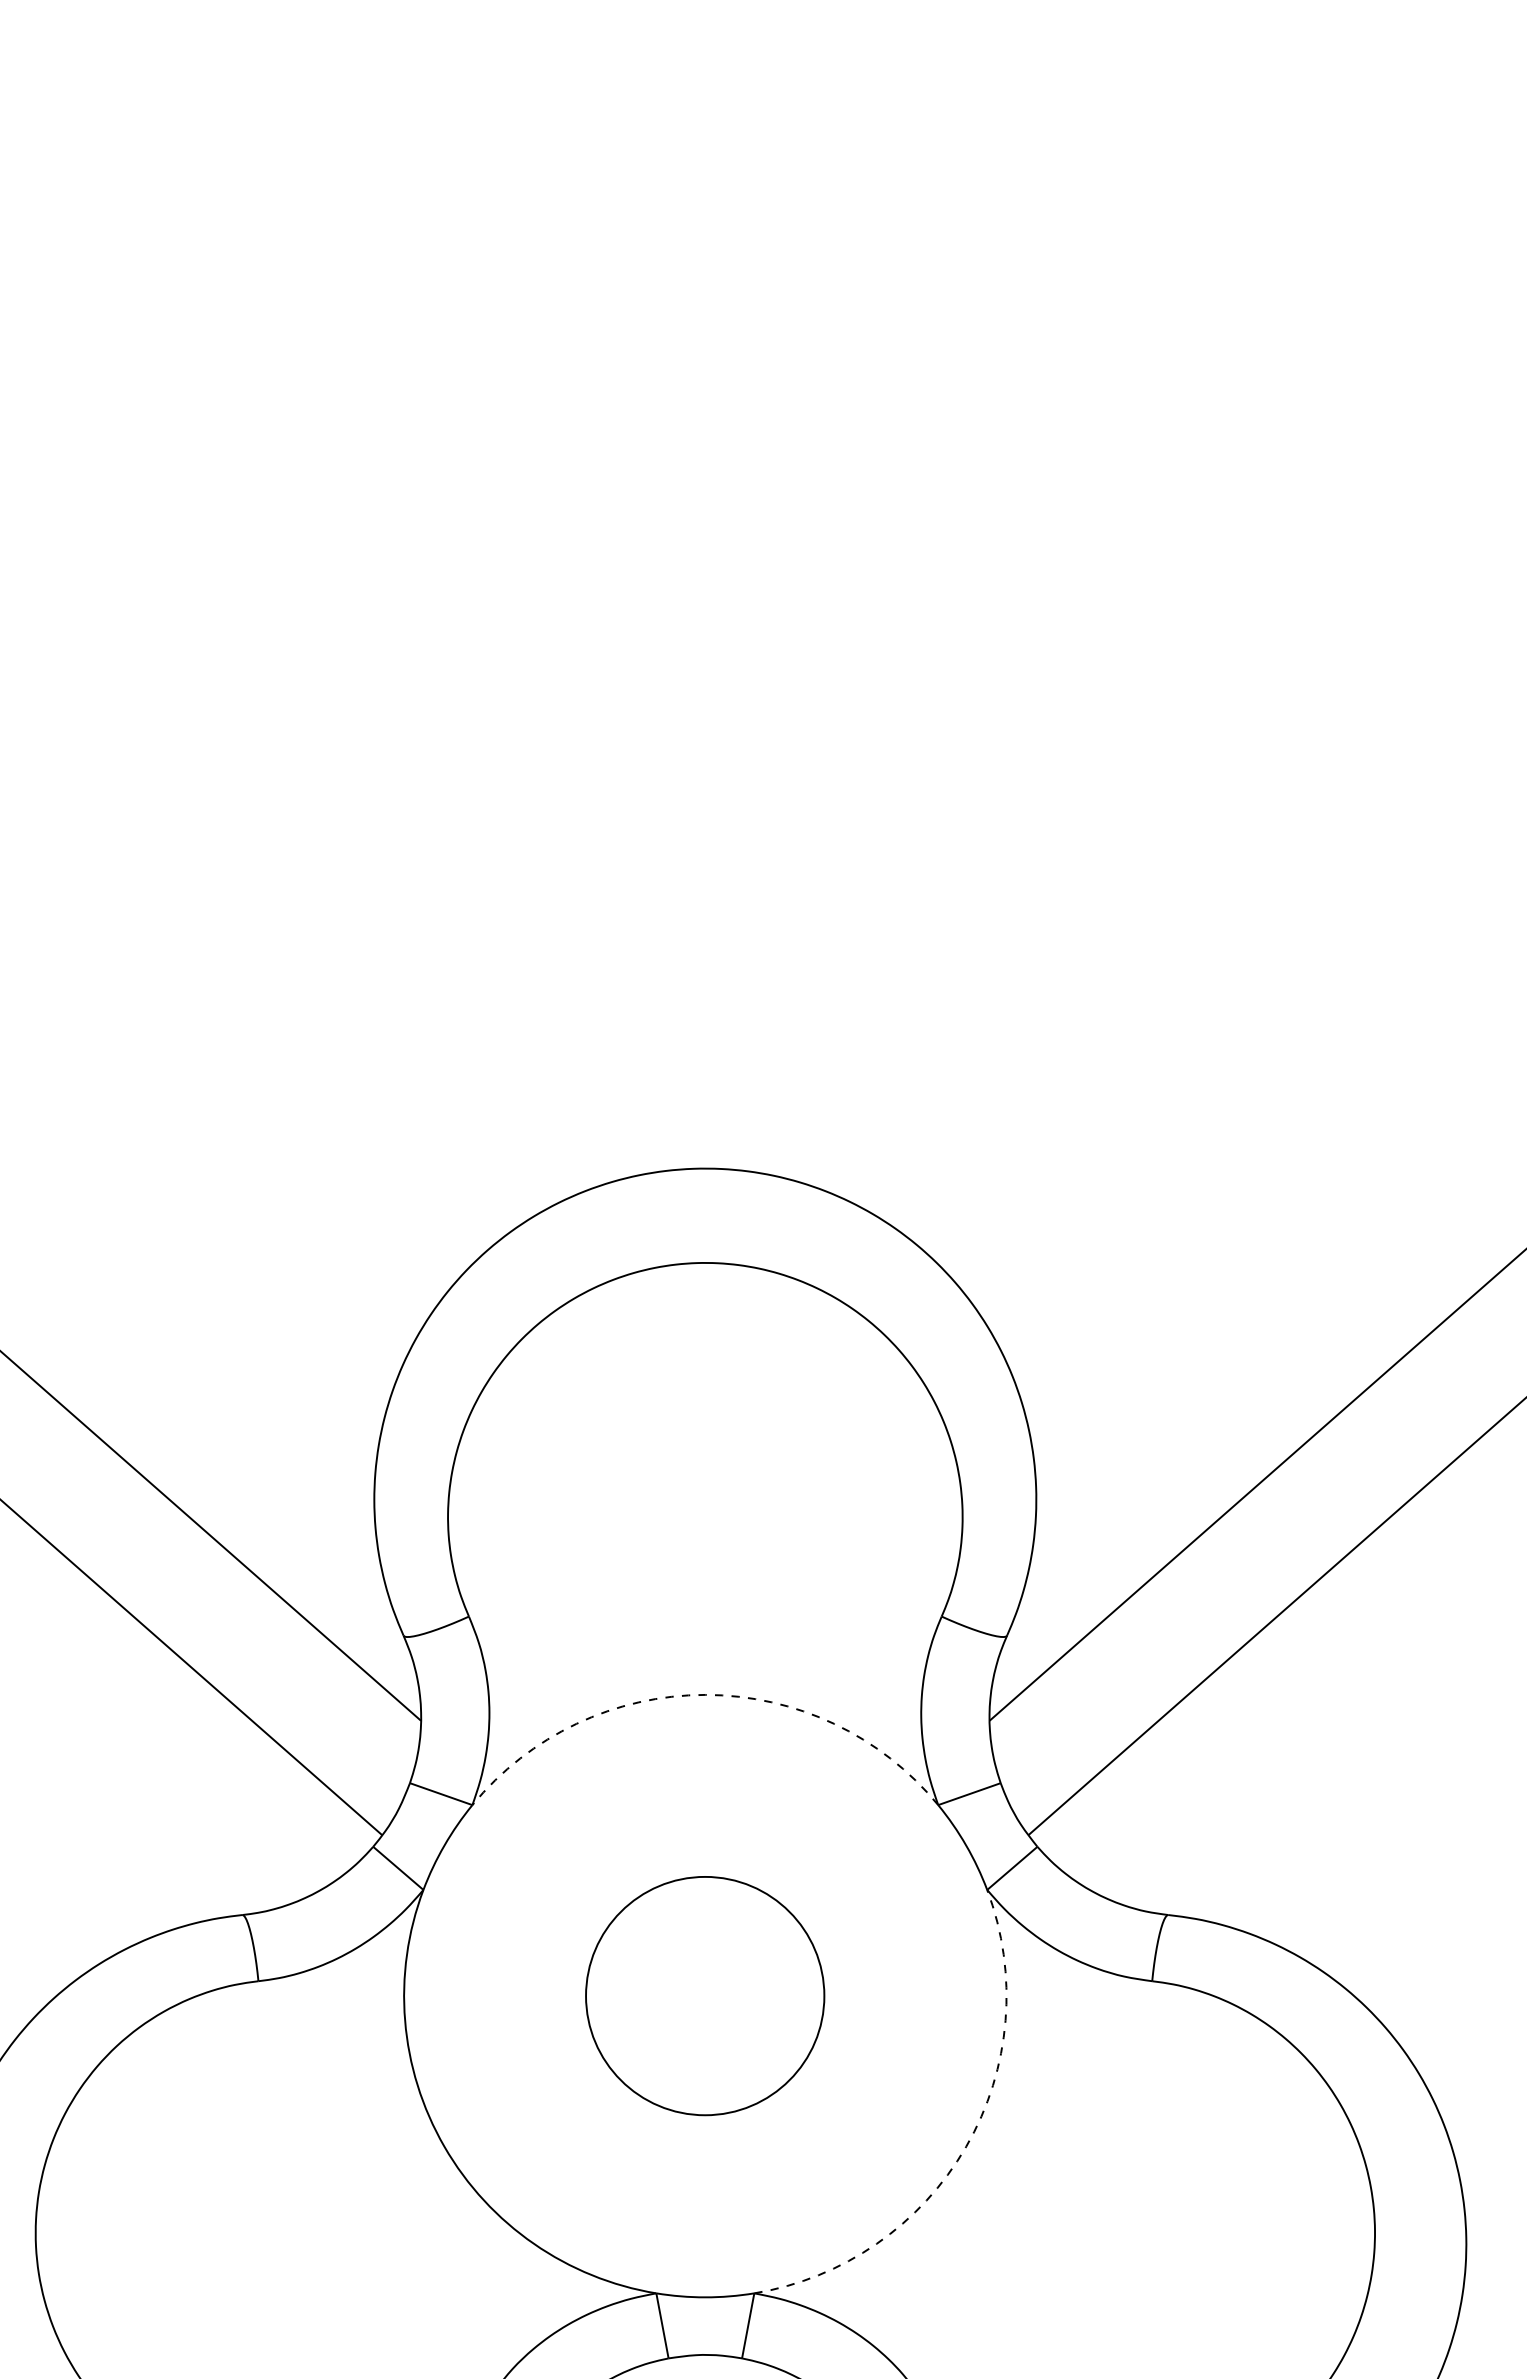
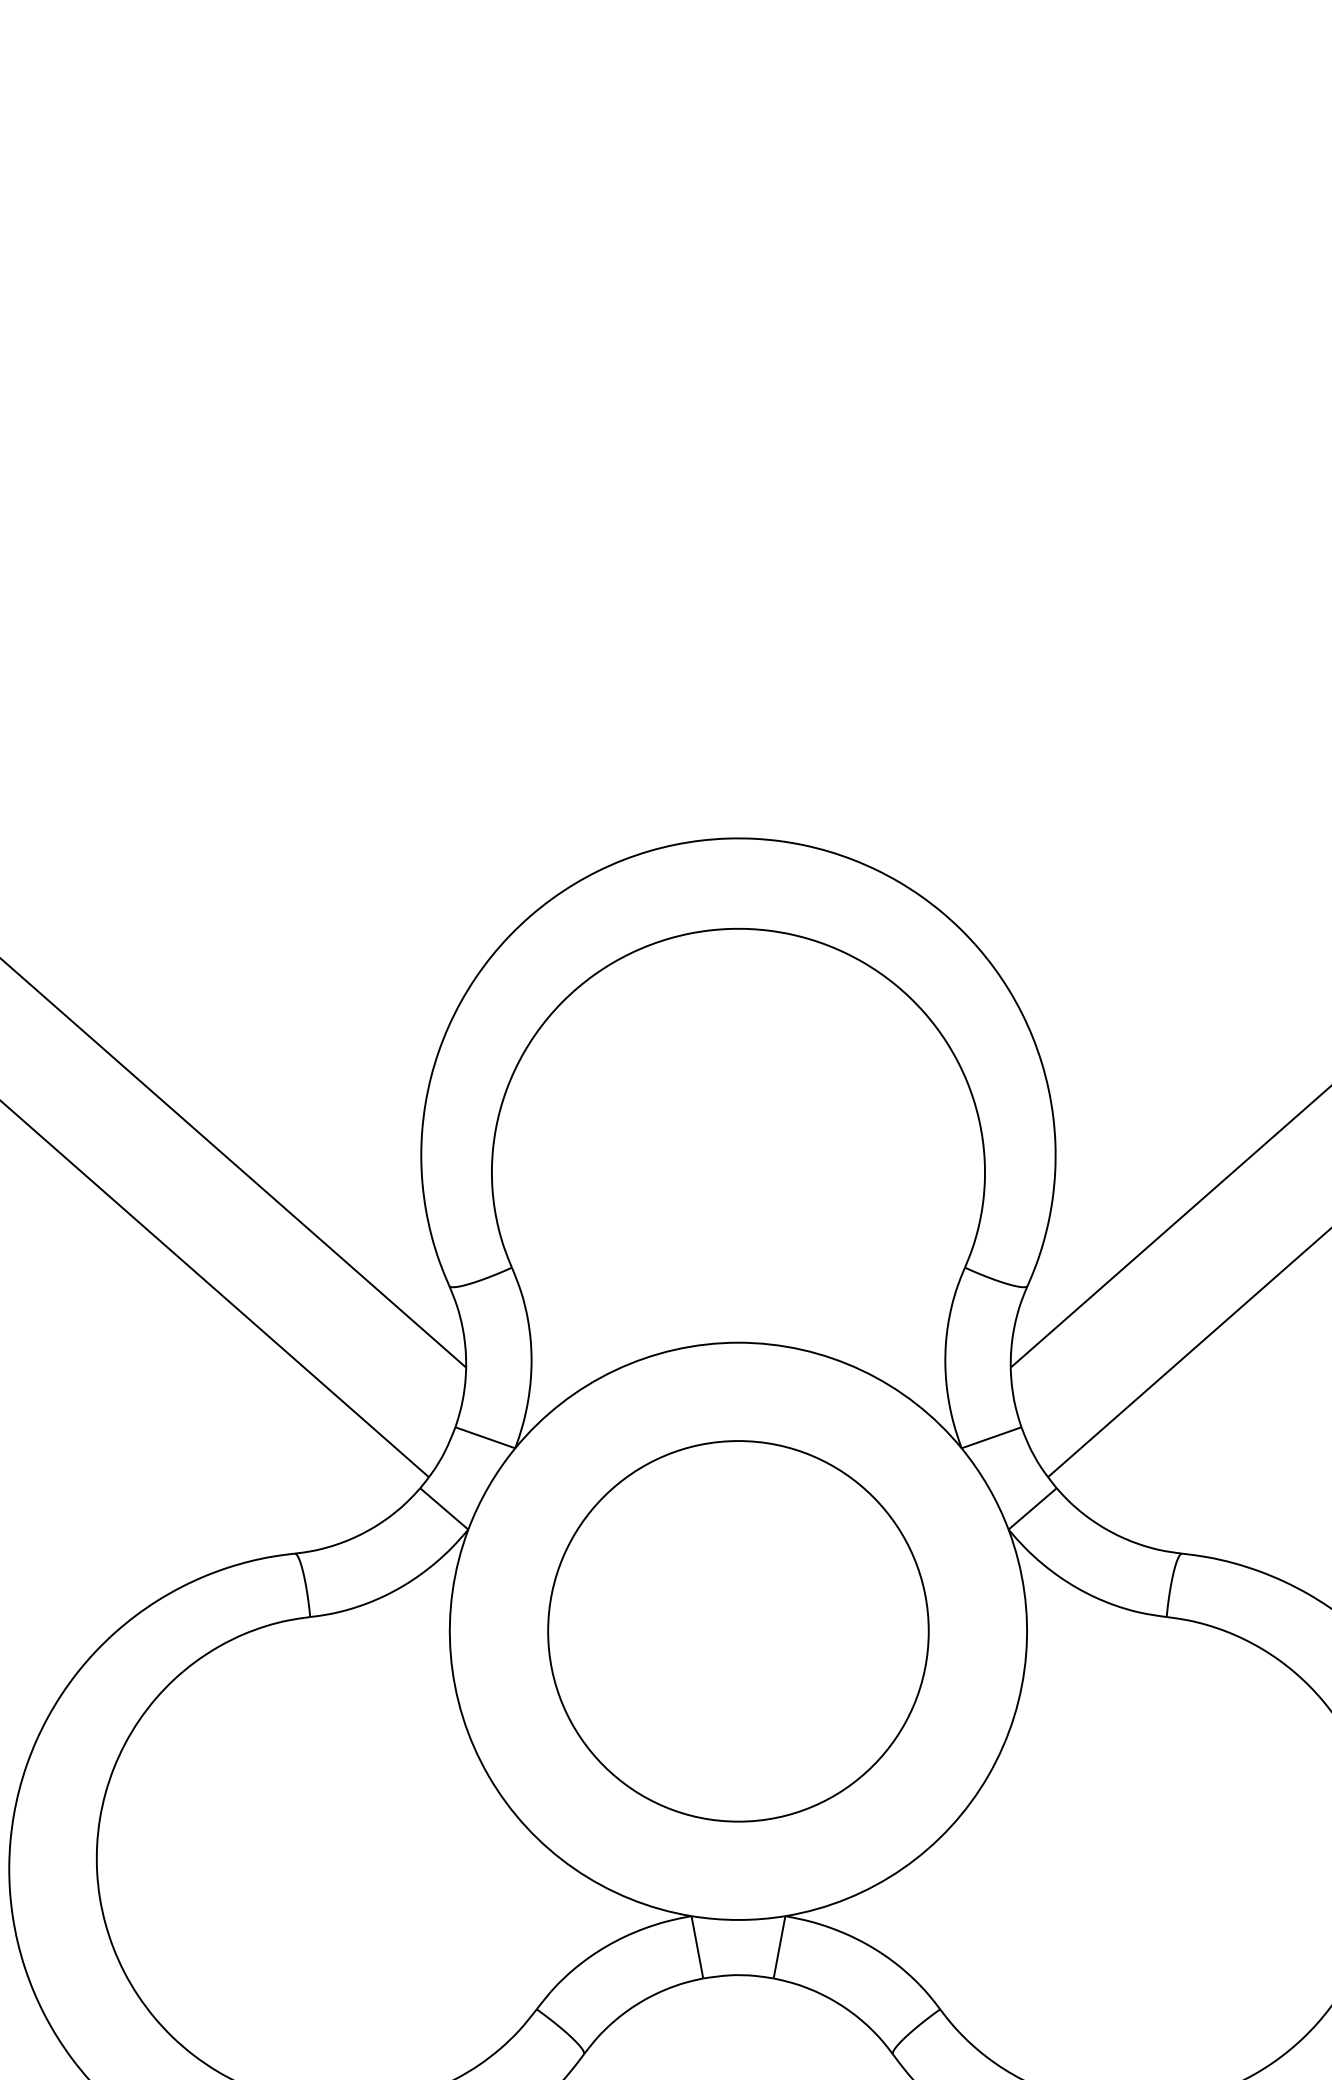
arc: (705, 1694) -> (738, 1342), dashed -> solid
circle: (704, 1995) -> (737, 1630), size x1.67
arc: (966, 2146) -> (988, 1775), dashed -> solid

